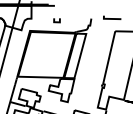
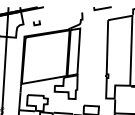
line: (57, 21) -> (37, 23), moved

